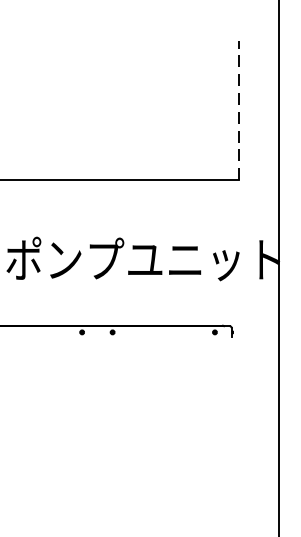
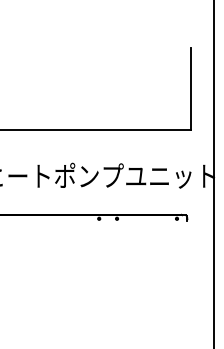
line: (239, 109) -> (191, 88), dashed -> solid

